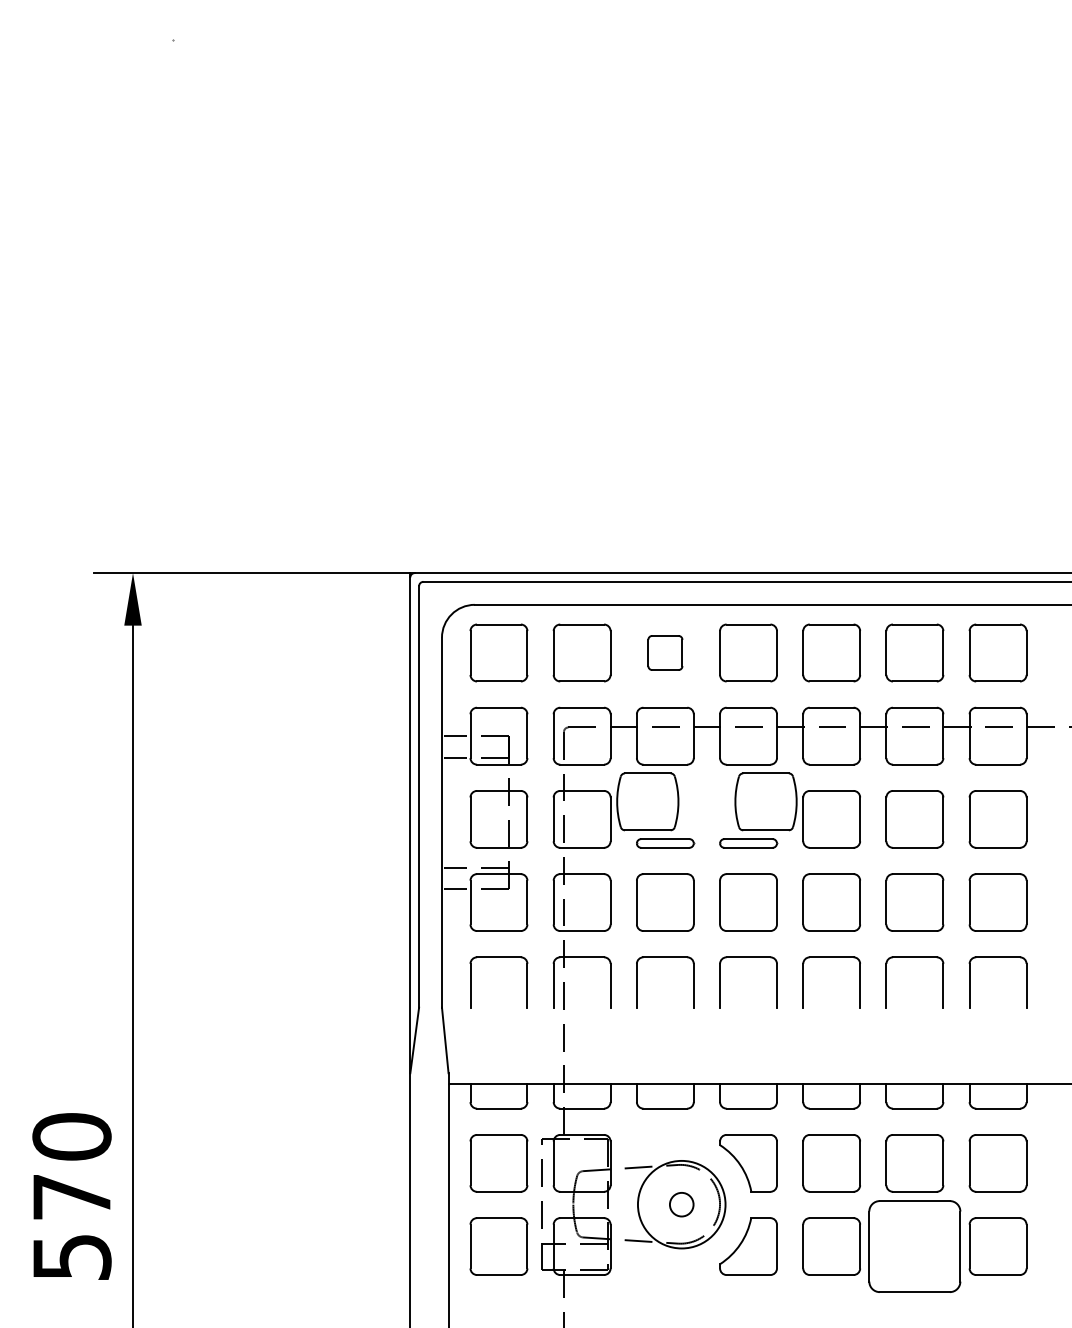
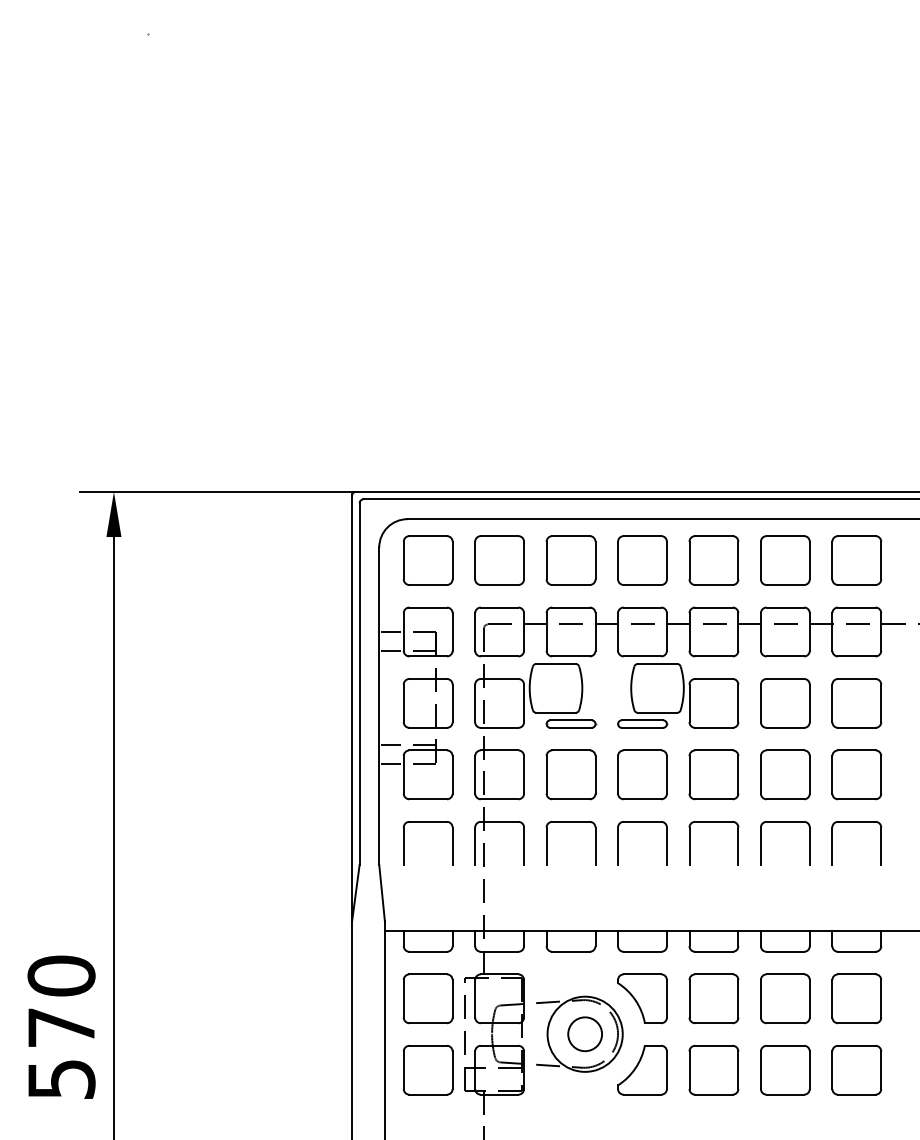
part: (665, 652) -> (571, 560), size x1.67
circle: (681, 1204) -> (584, 1034), size x1.67
part: (914, 1246) -> (785, 1070), size x0.62

